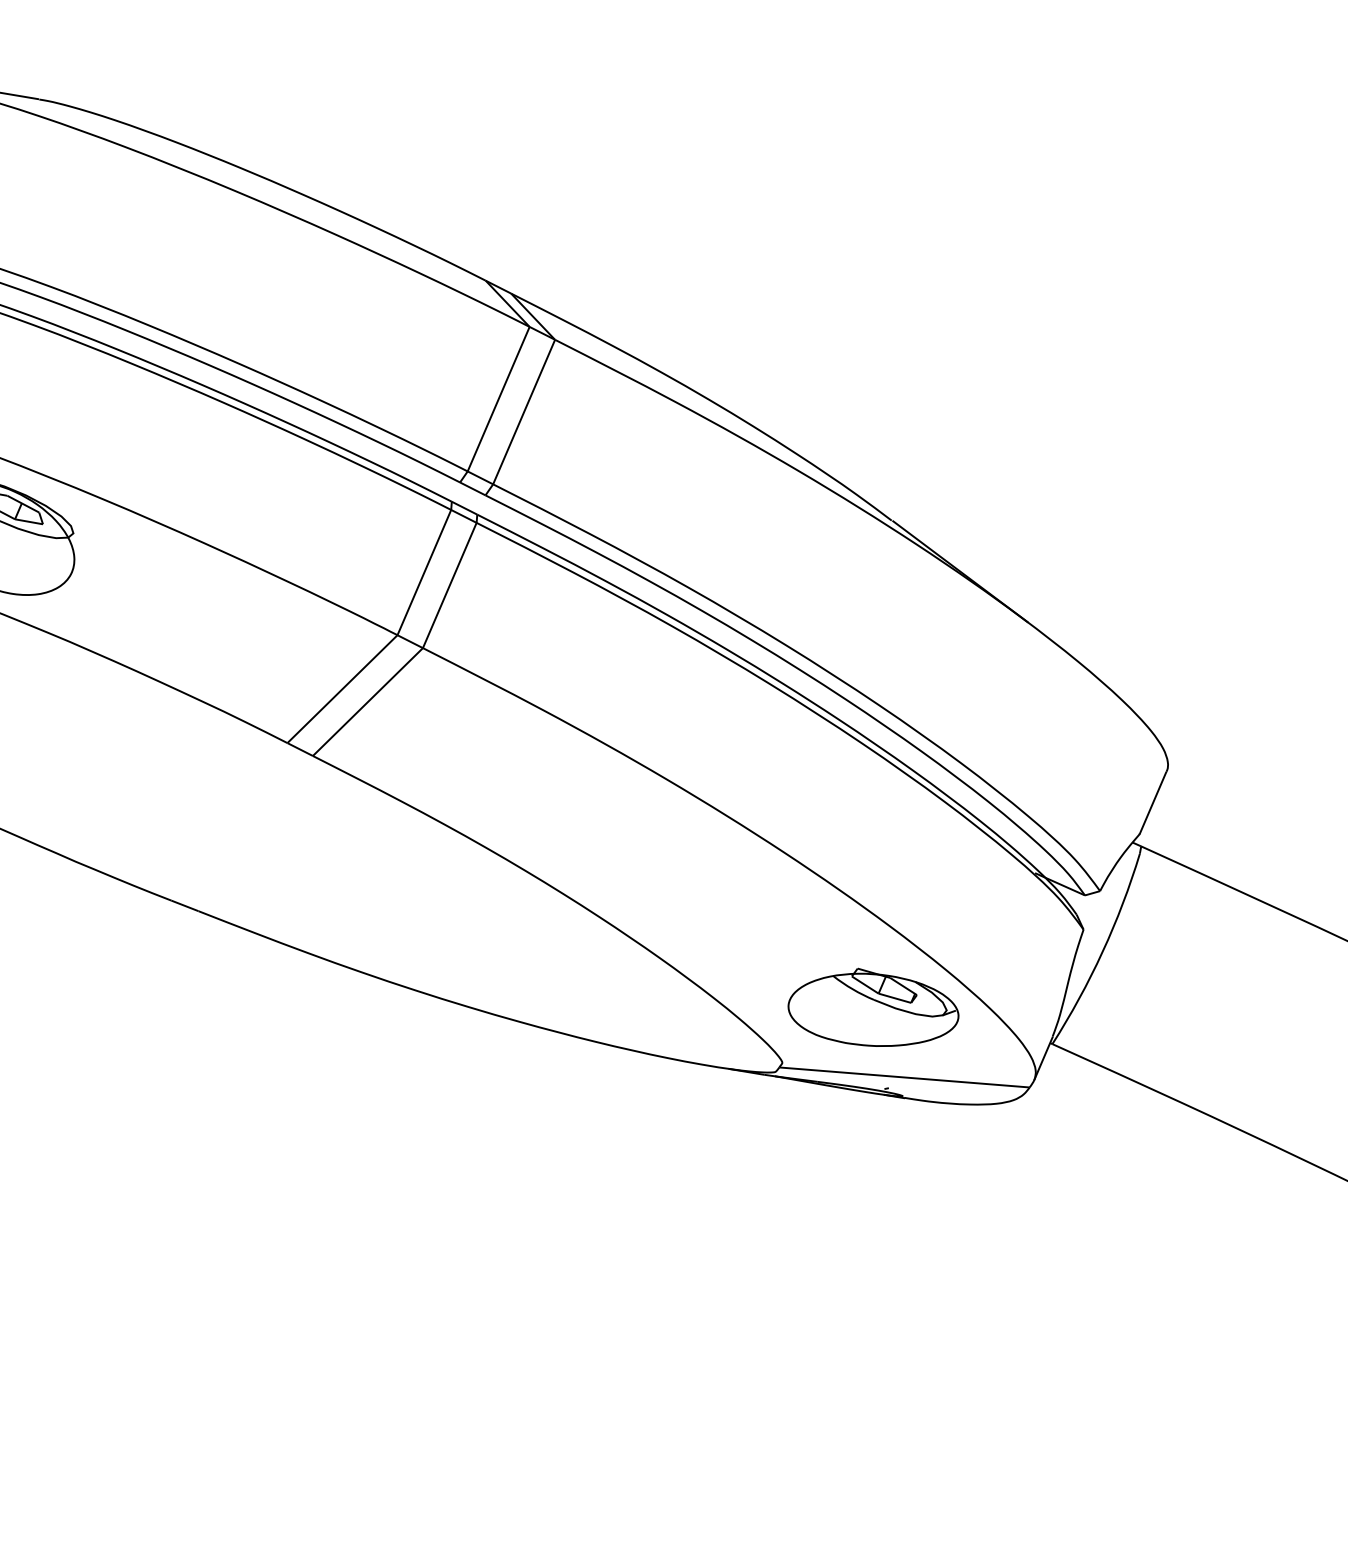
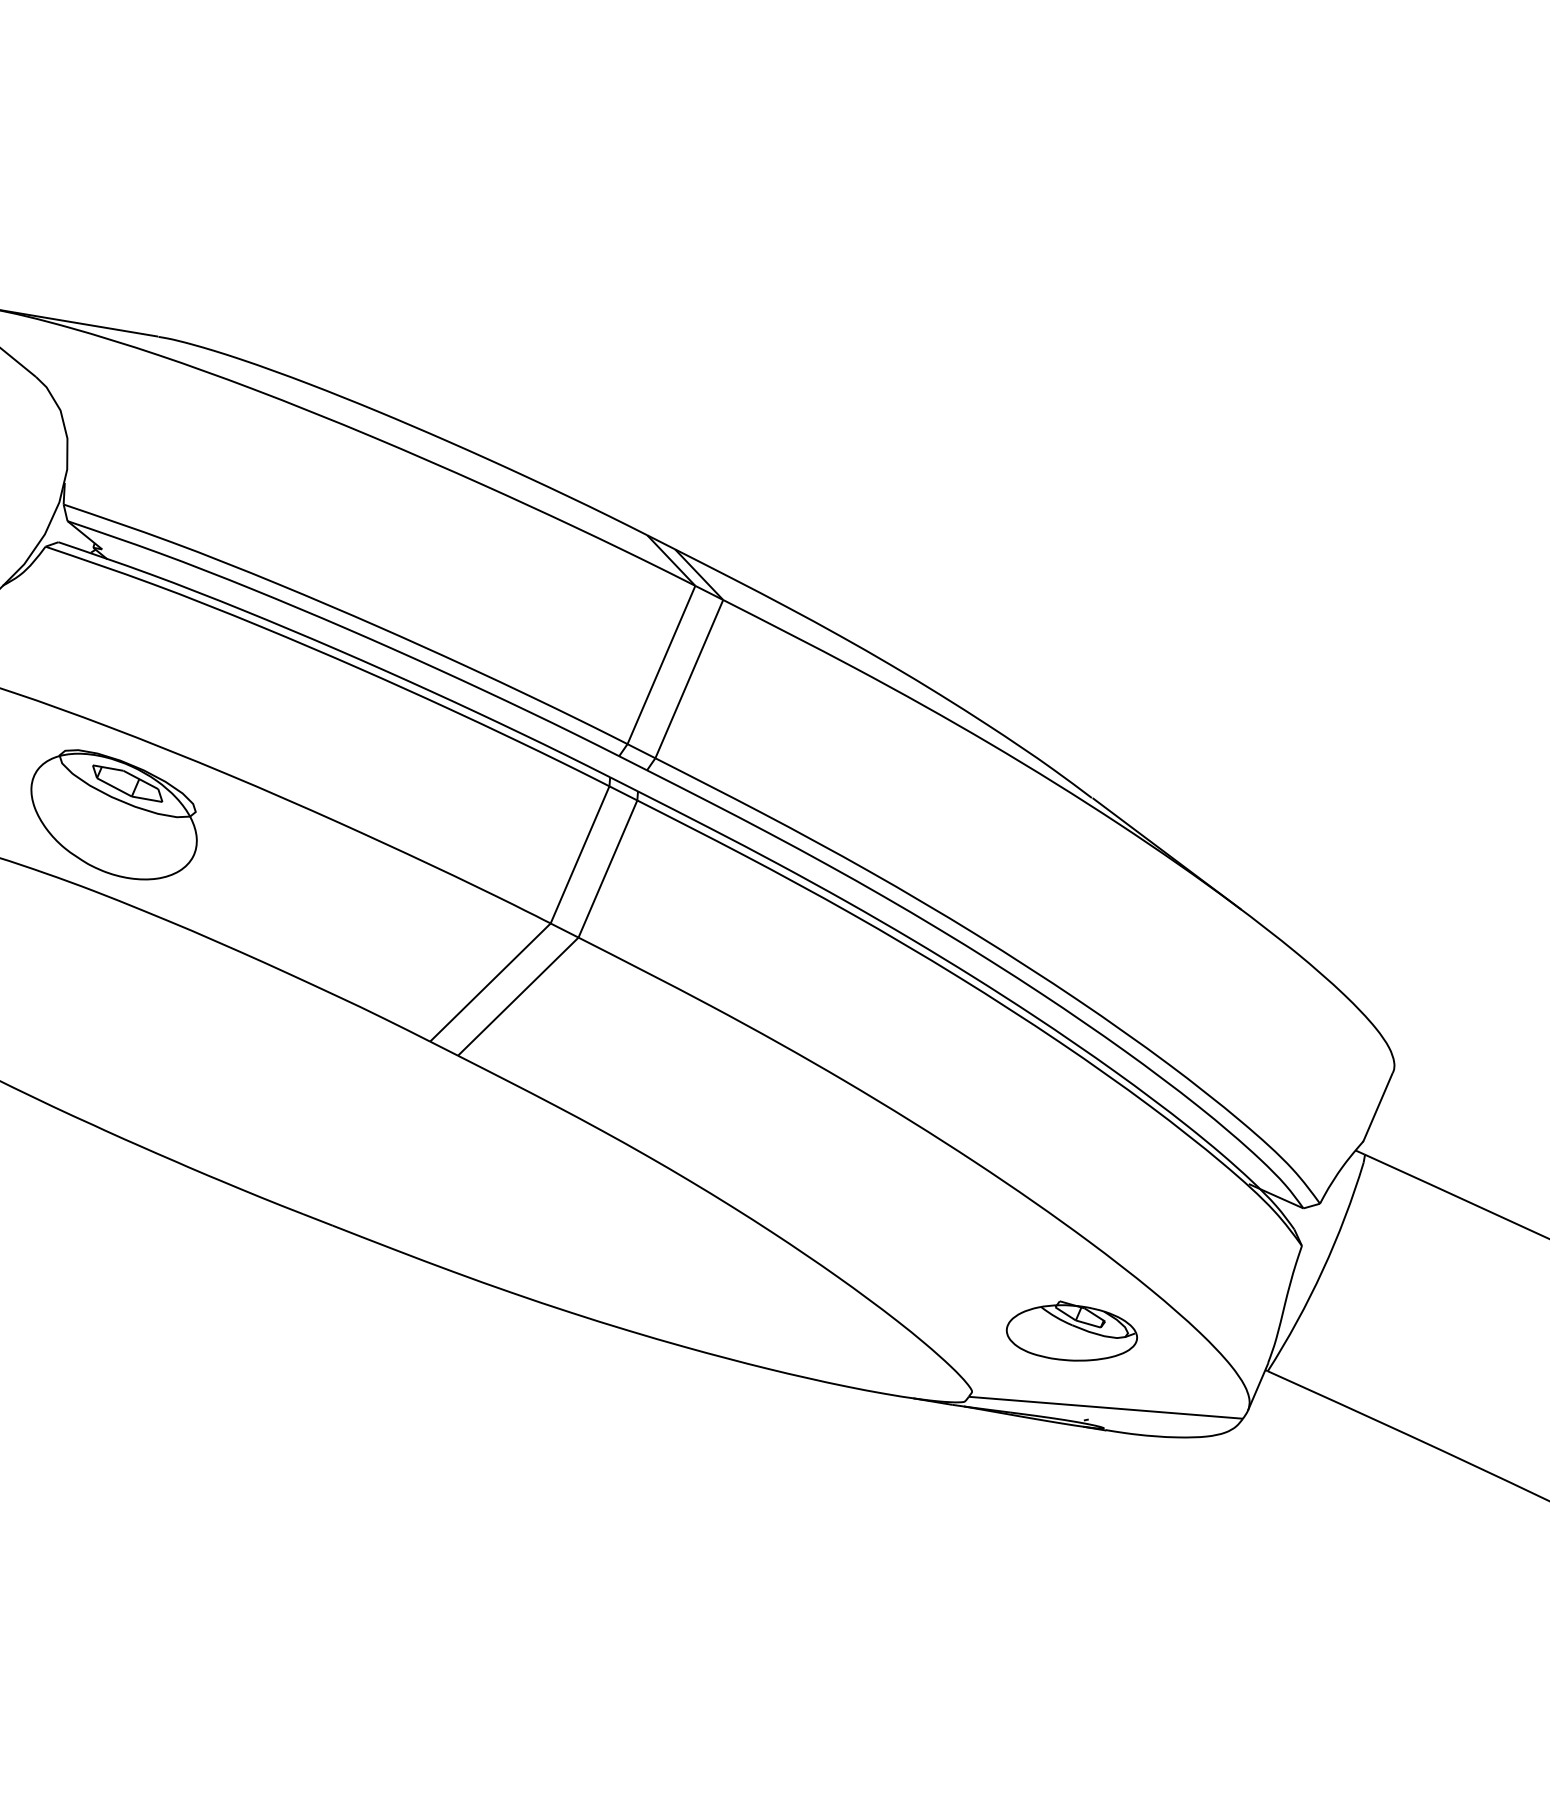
part: (873, 1006) -> (1071, 1330), size x0.7

